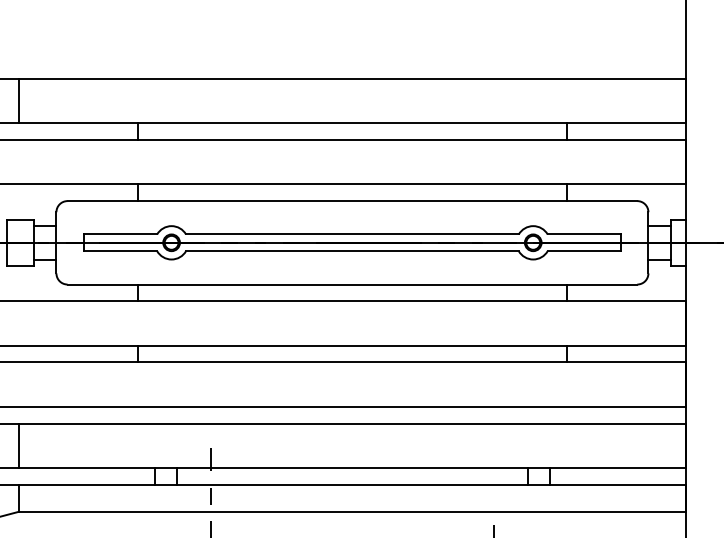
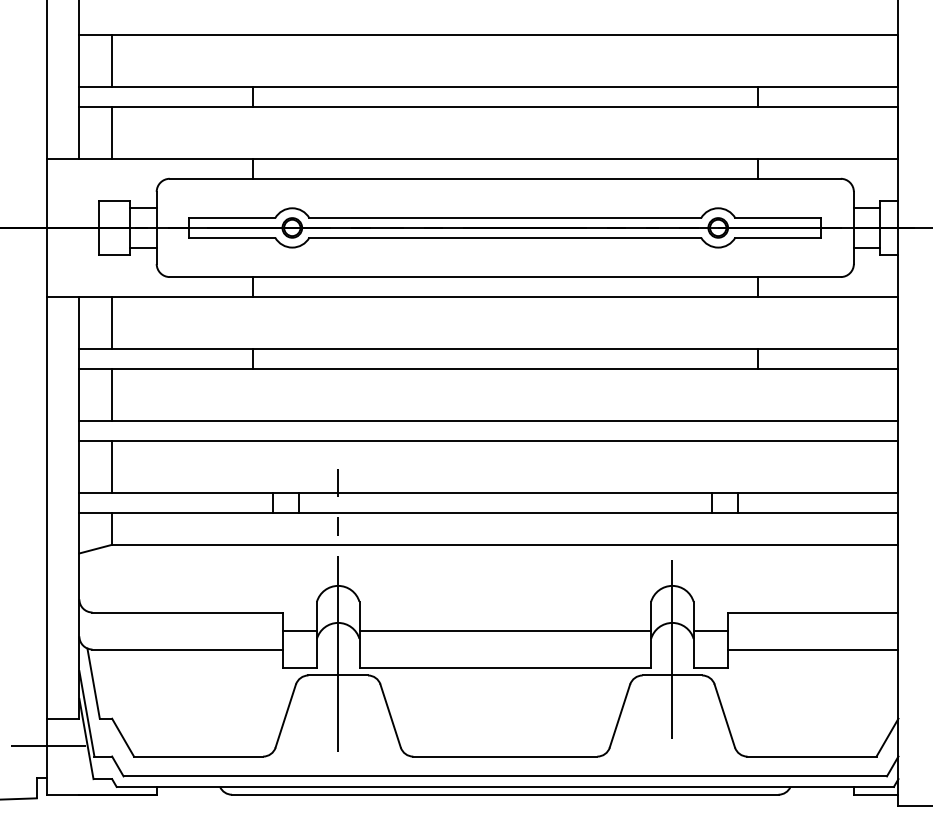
line: (18, 161) -> (112, 132), added
line: (18, 323) -> (112, 322), added
line: (18, 384) -> (112, 394), added

